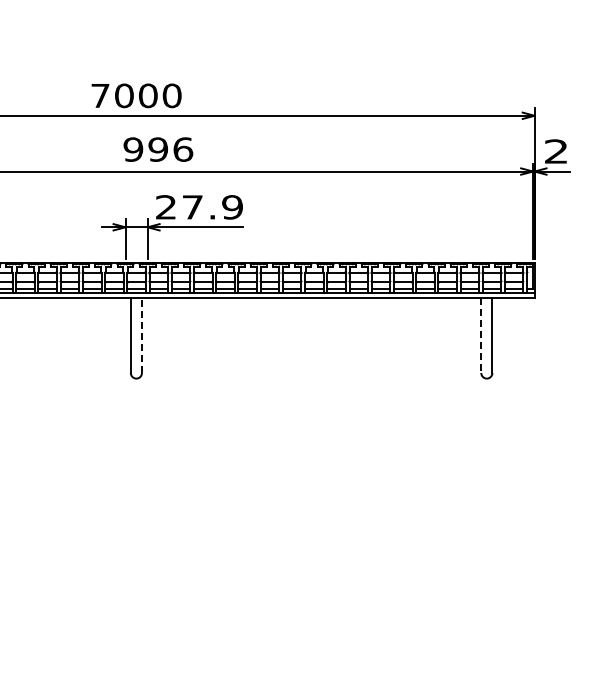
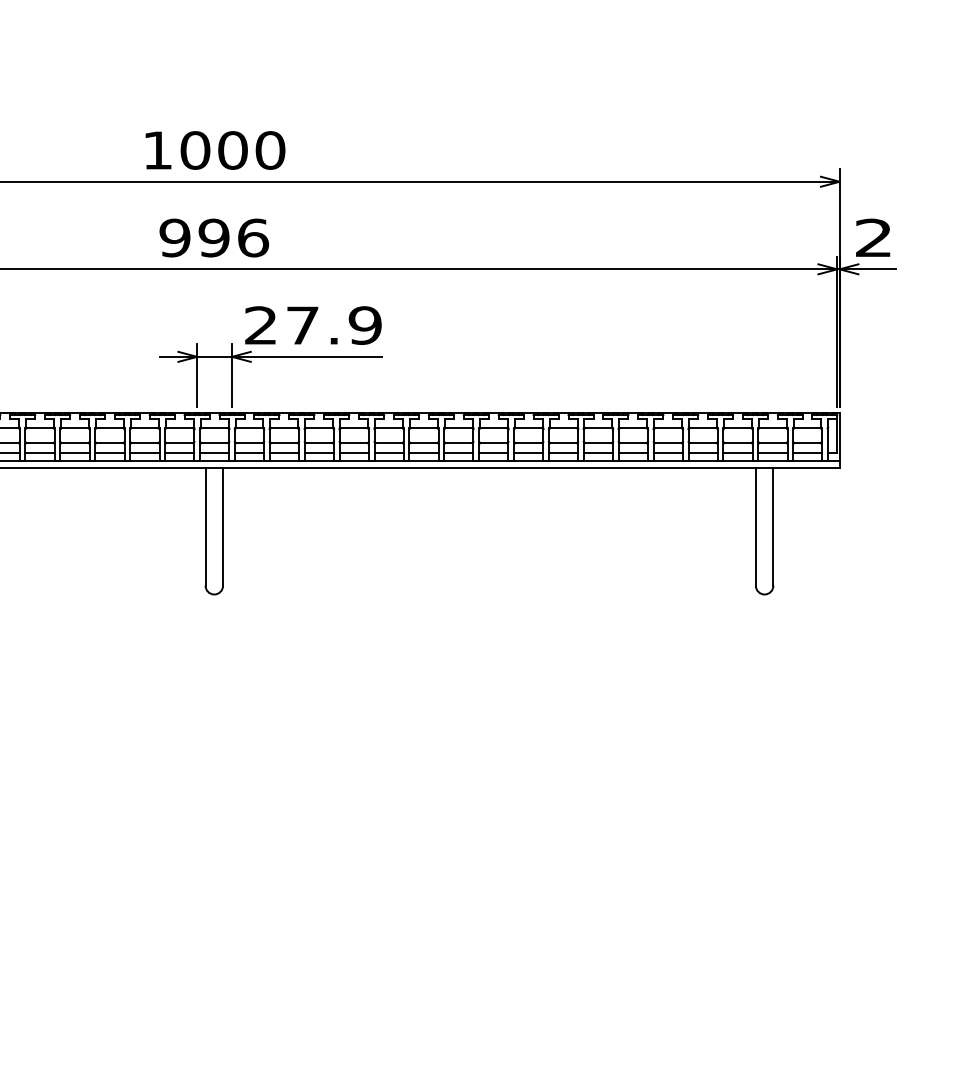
text: (100, 95) -> (157, 149), 7000 -> 1000
text: (158, 149) -> (214, 237), moved
line: (141, 335) -> (222, 526), dashed -> solid
line: (481, 336) -> (756, 528), dashed -> solid

